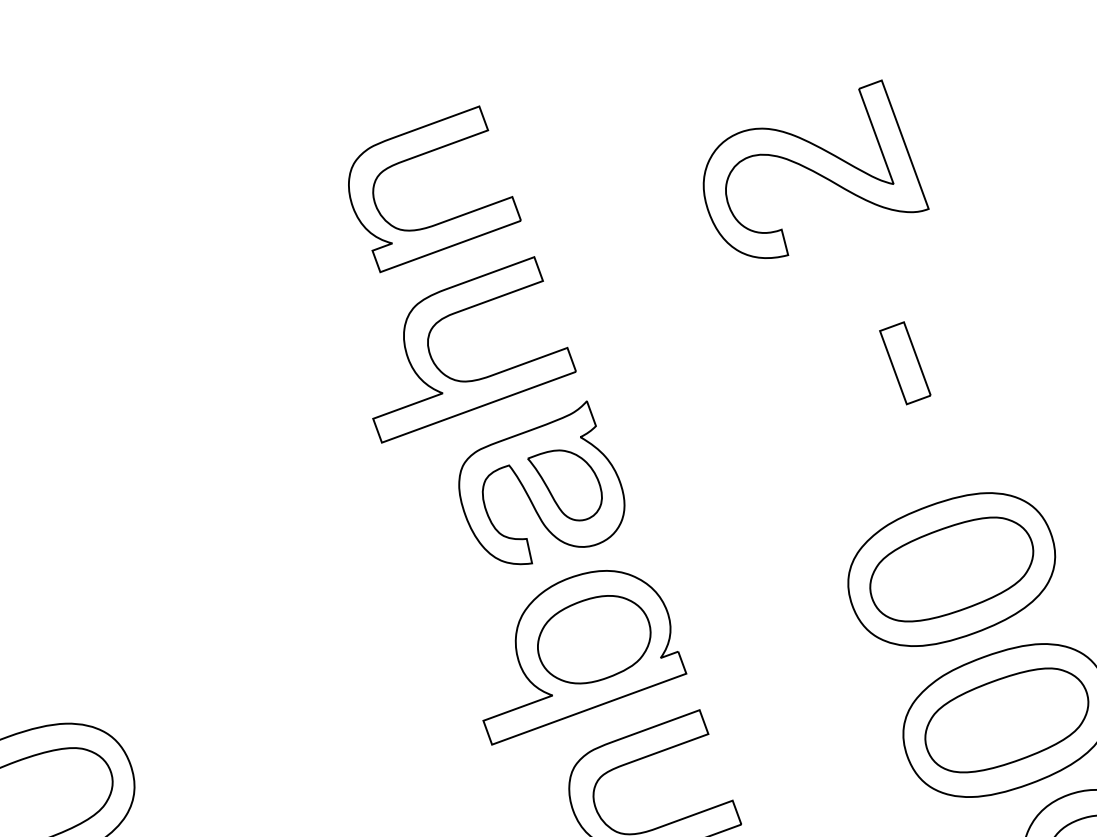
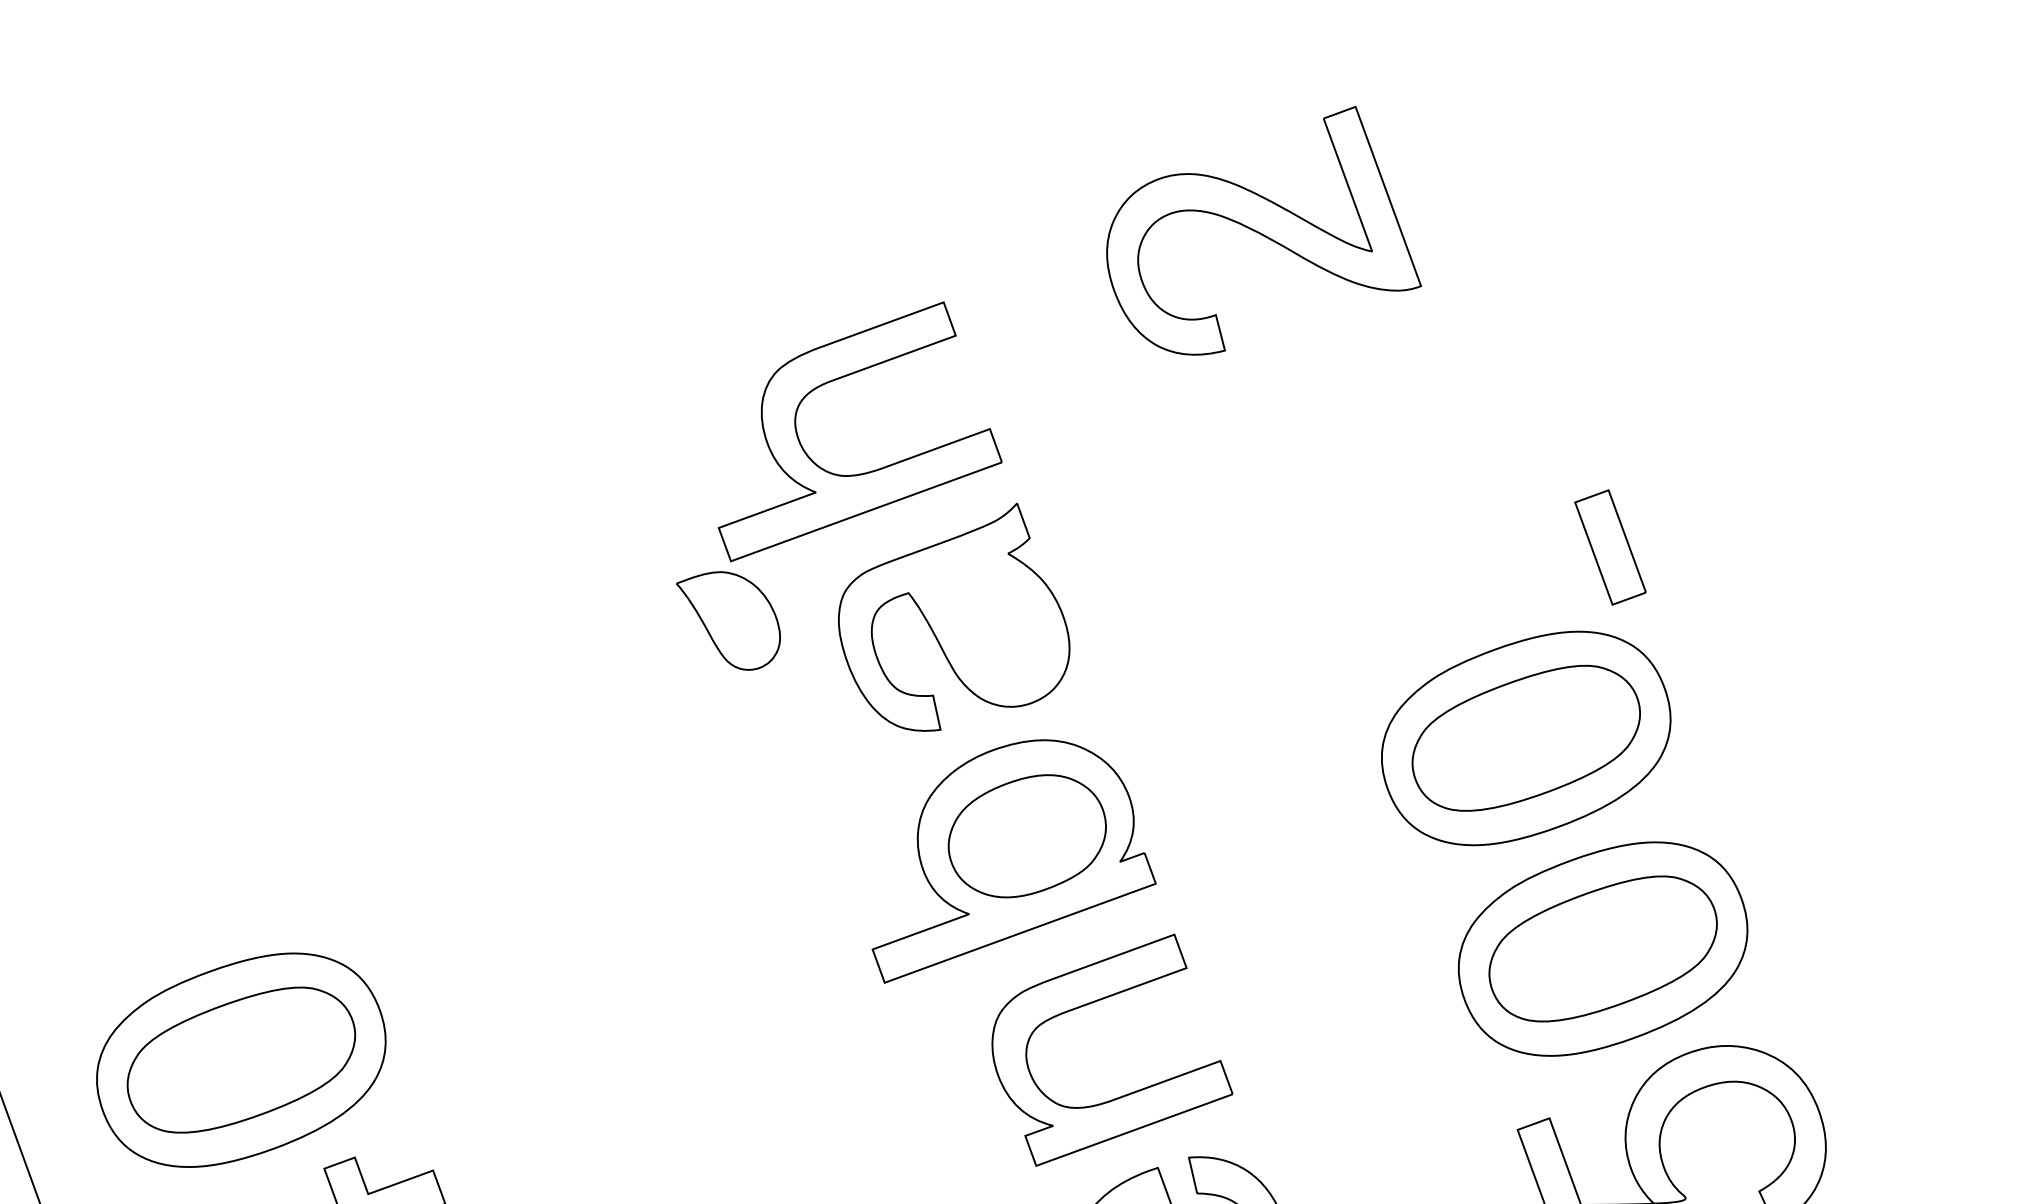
part: (816, 169) -> (1264, 230), moved
part: (444, 220) -> (818, 251), removed
part: (905, 363) -> (1610, 547), moved
part: (565, 485) -> (728, 620), moved

